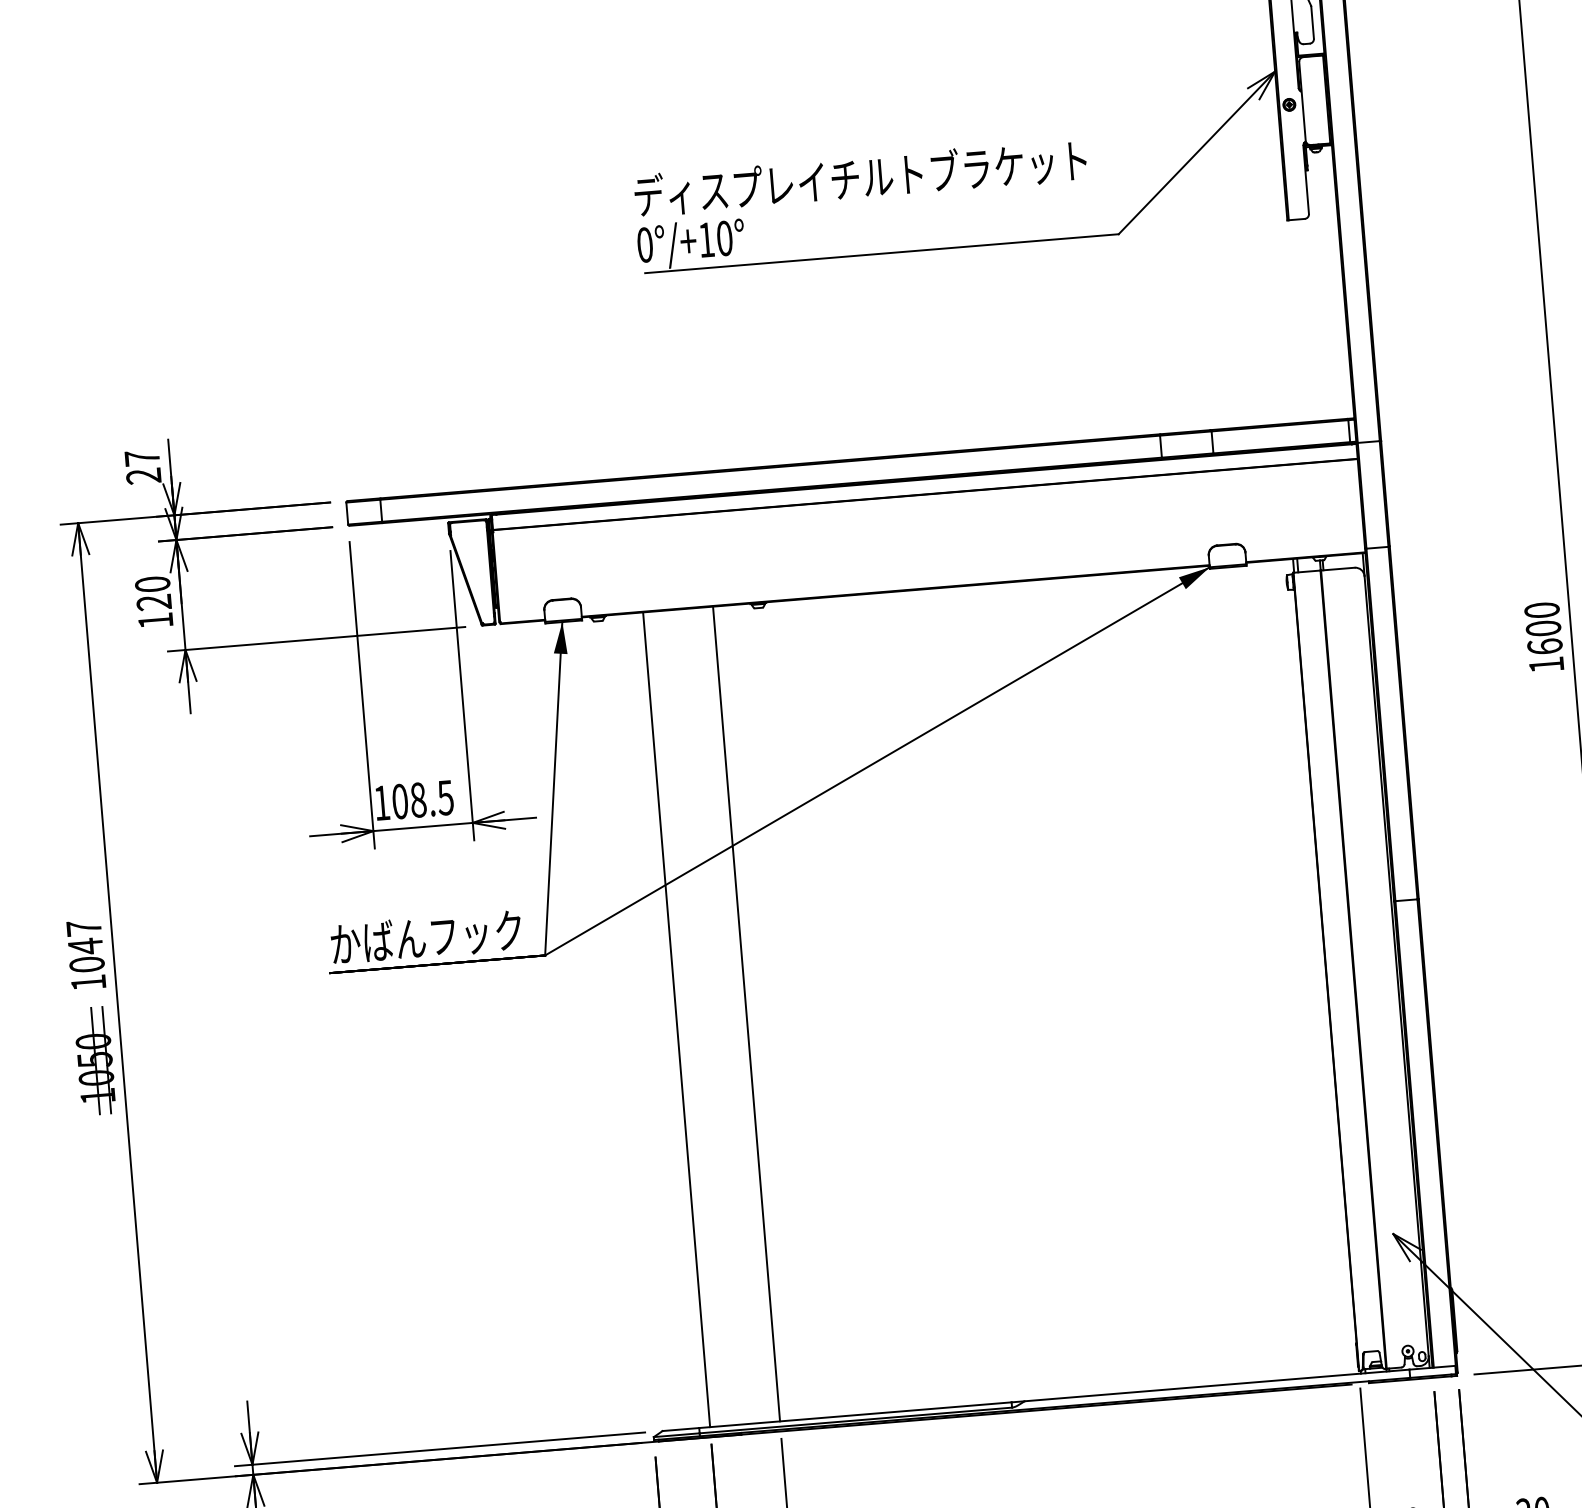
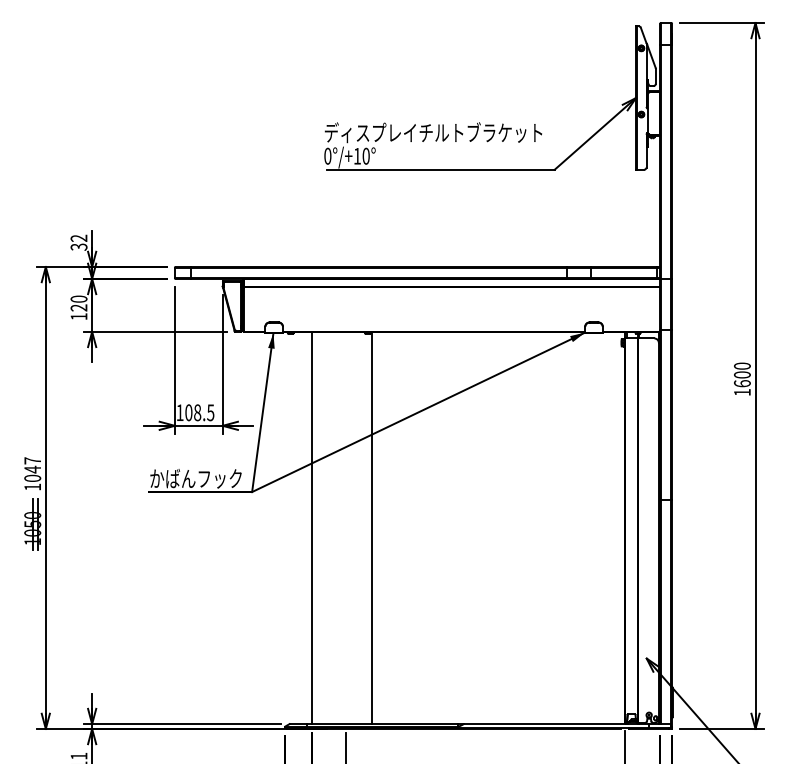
text: (141, 466) -> (78, 242), 27 -> 32
line: (747, 1012) -> (372, 527), moved

